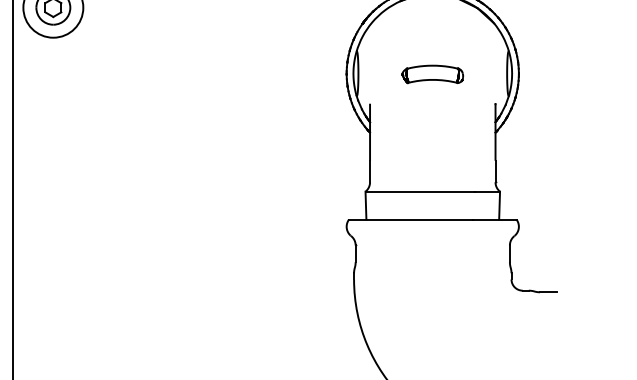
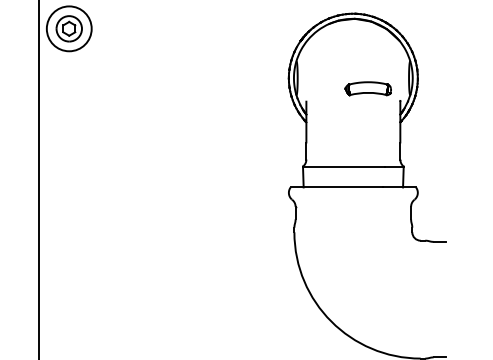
part: (431, 74) -> (367, 88), moved

